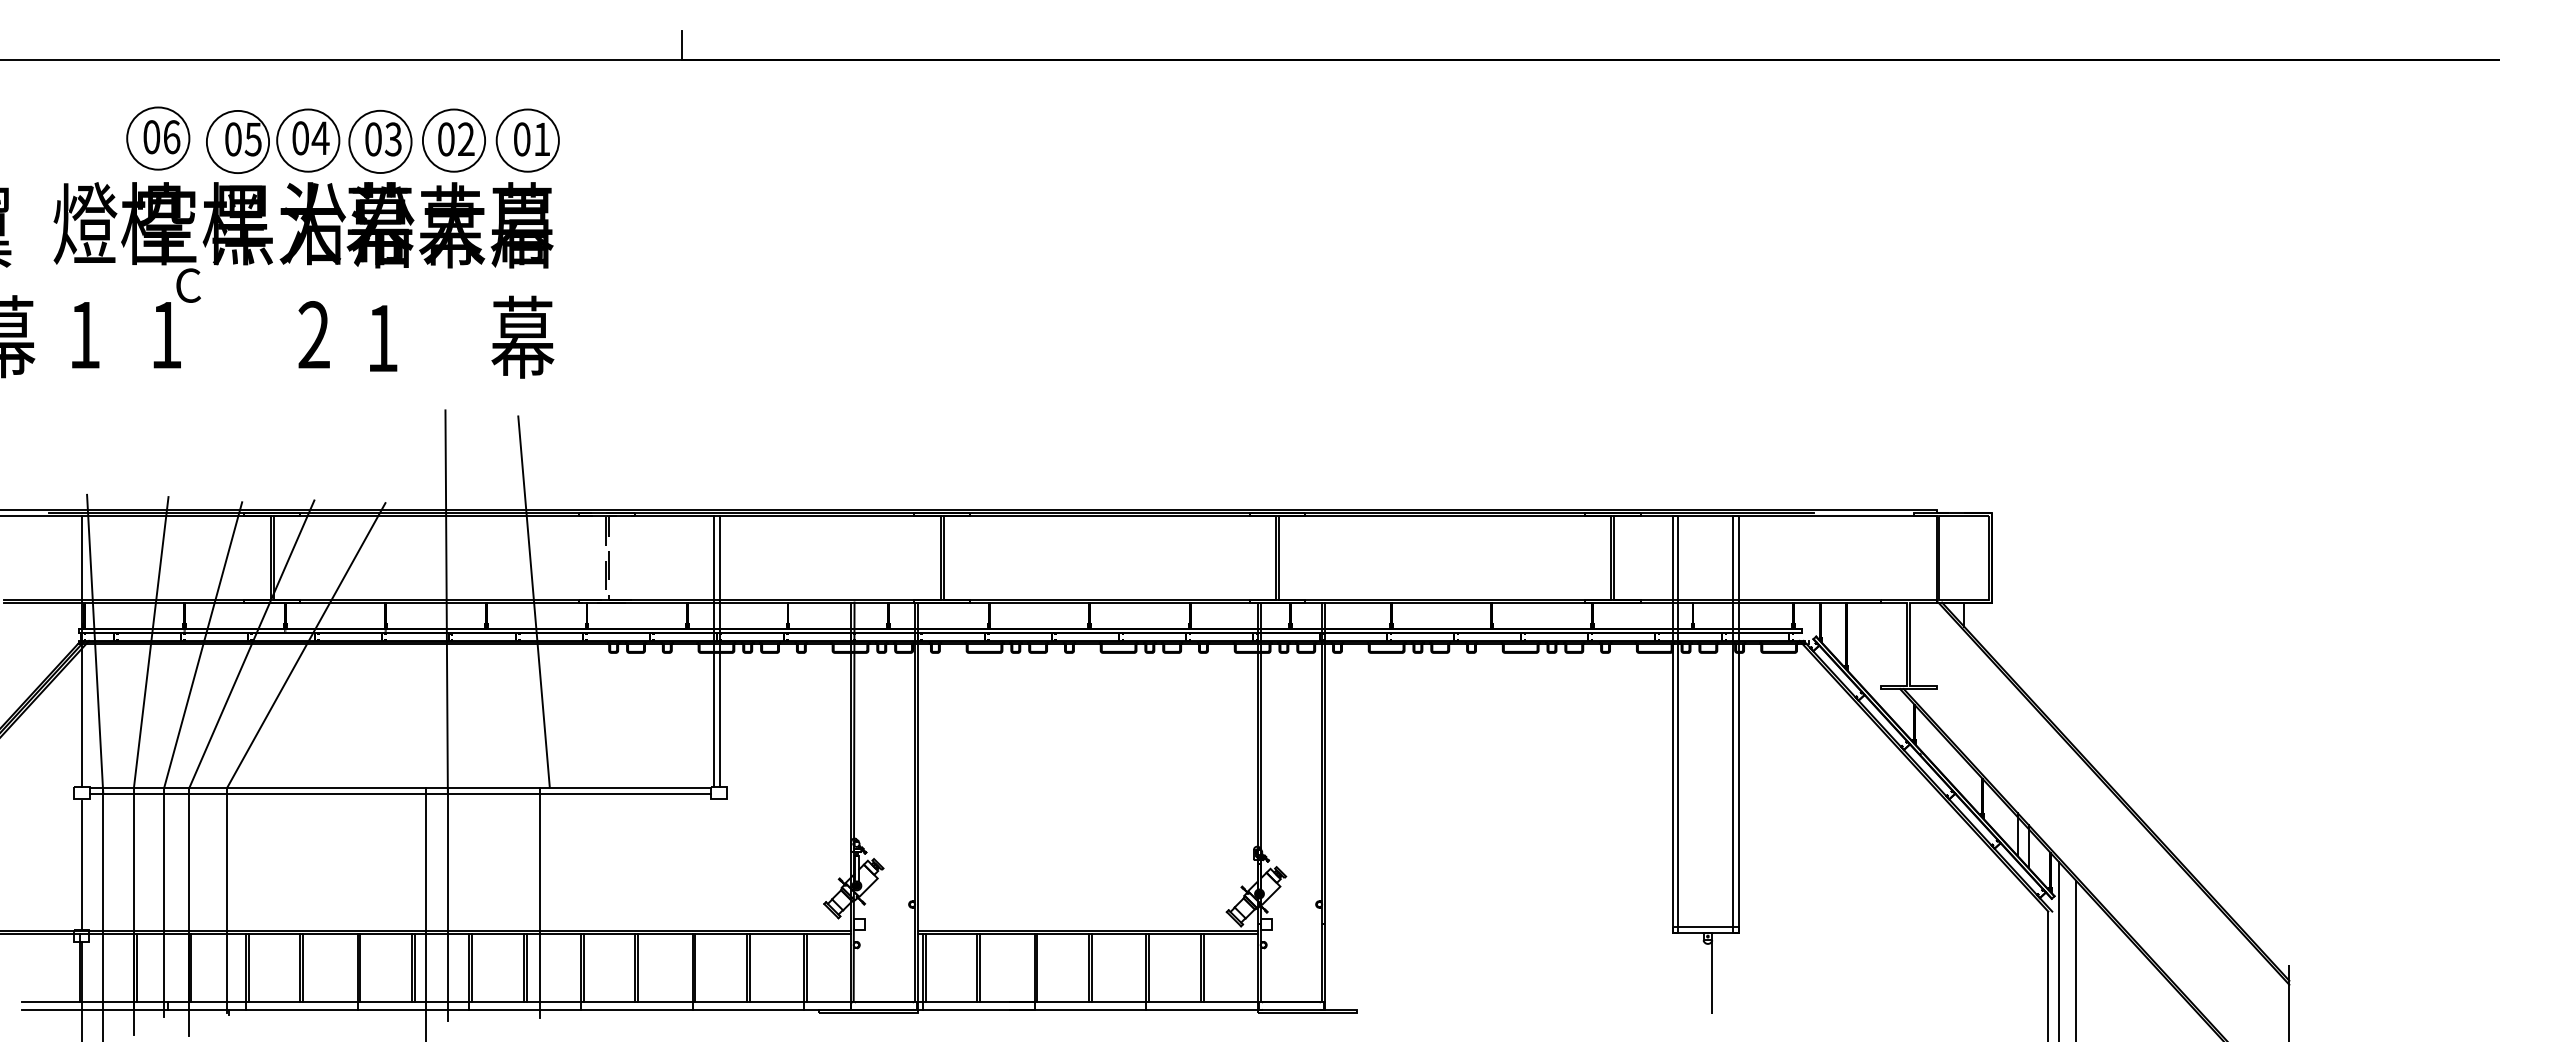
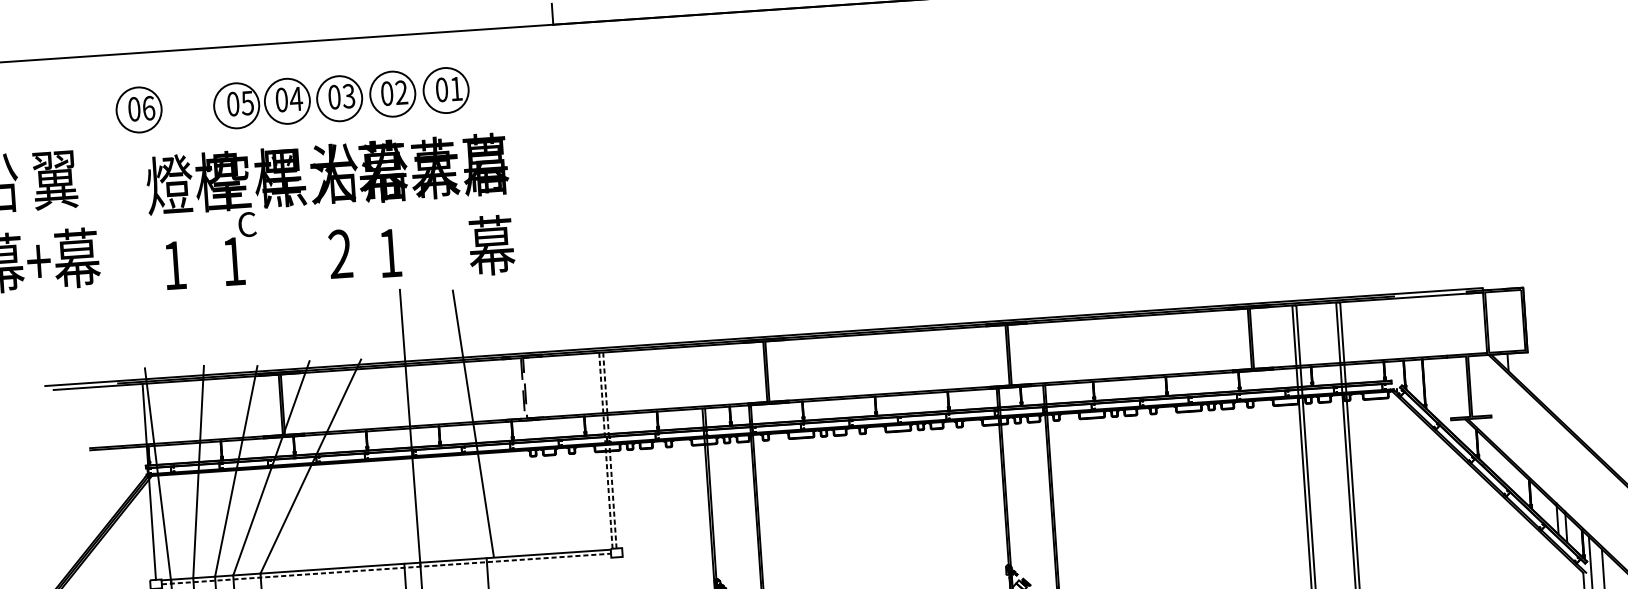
part: (158, 138) -> (139, 109), moved
text: (303, 280) -> (330, 215), moved
line: (713, 651) -> (605, 450), solid -> dashed
line: (719, 651) -> (609, 450), solid -> dashed
line: (400, 793) -> (386, 568), solid -> dashed

